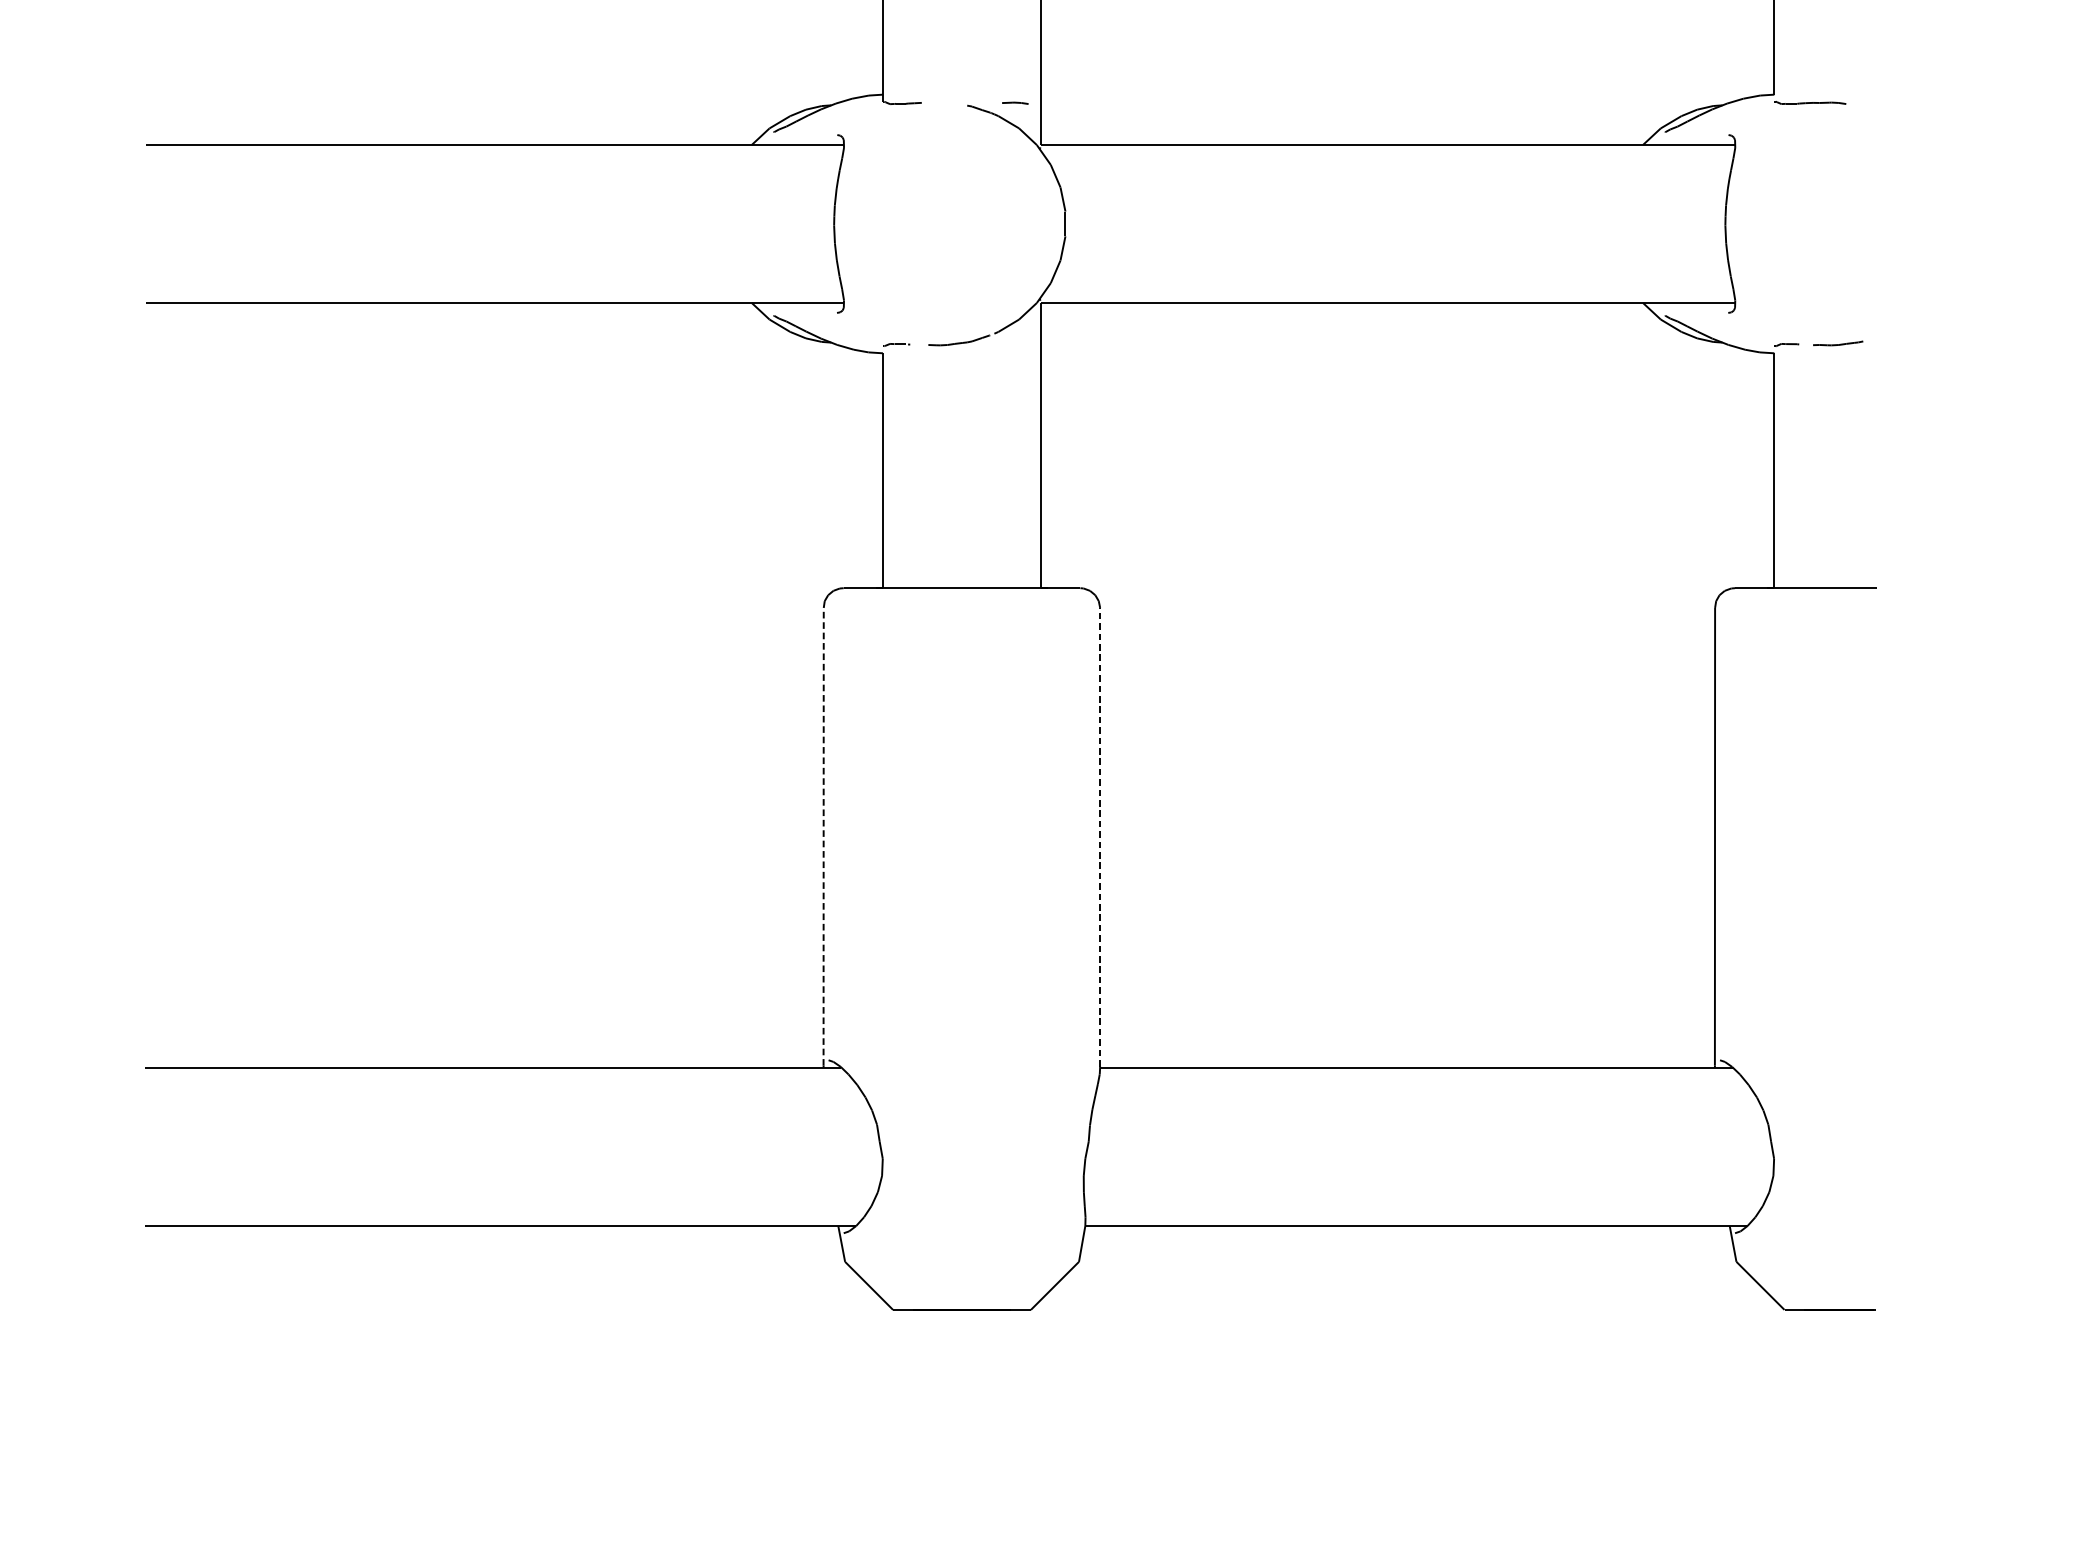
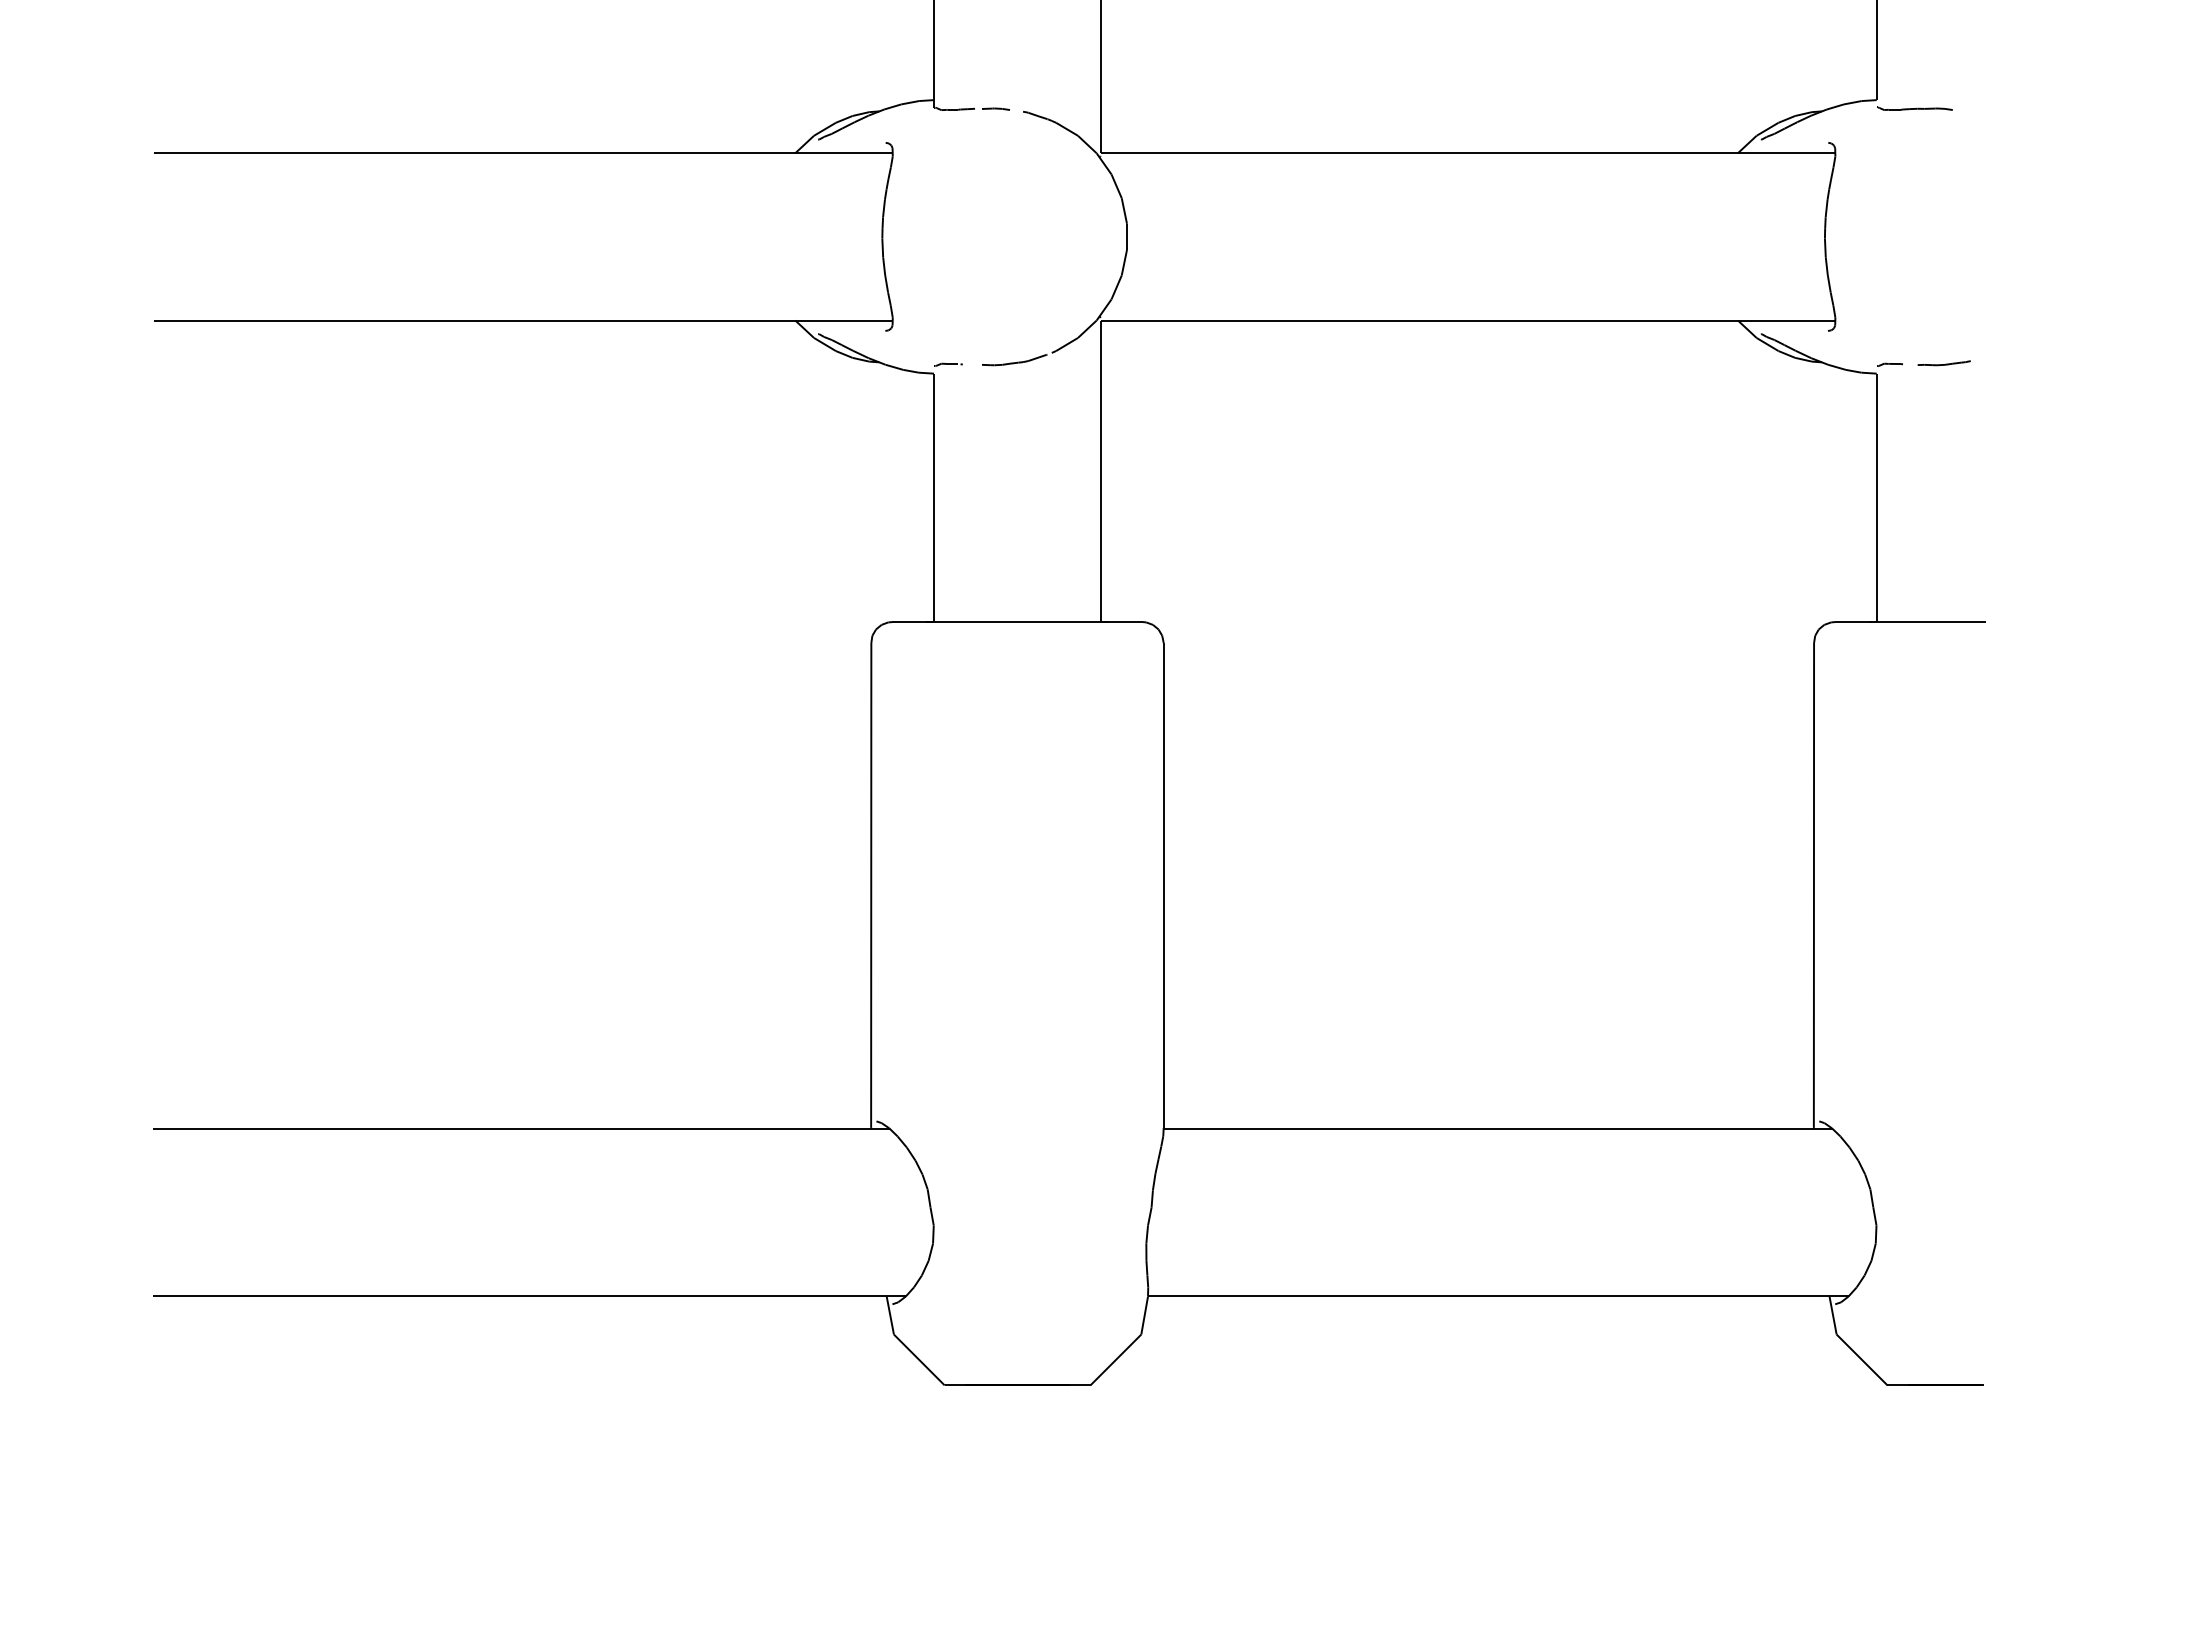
line: (1014, 102) -> (995, 108), moved
line: (823, 836) -> (871, 884), dashed -> solid
line: (1099, 837) -> (1163, 885), dashed -> solid

